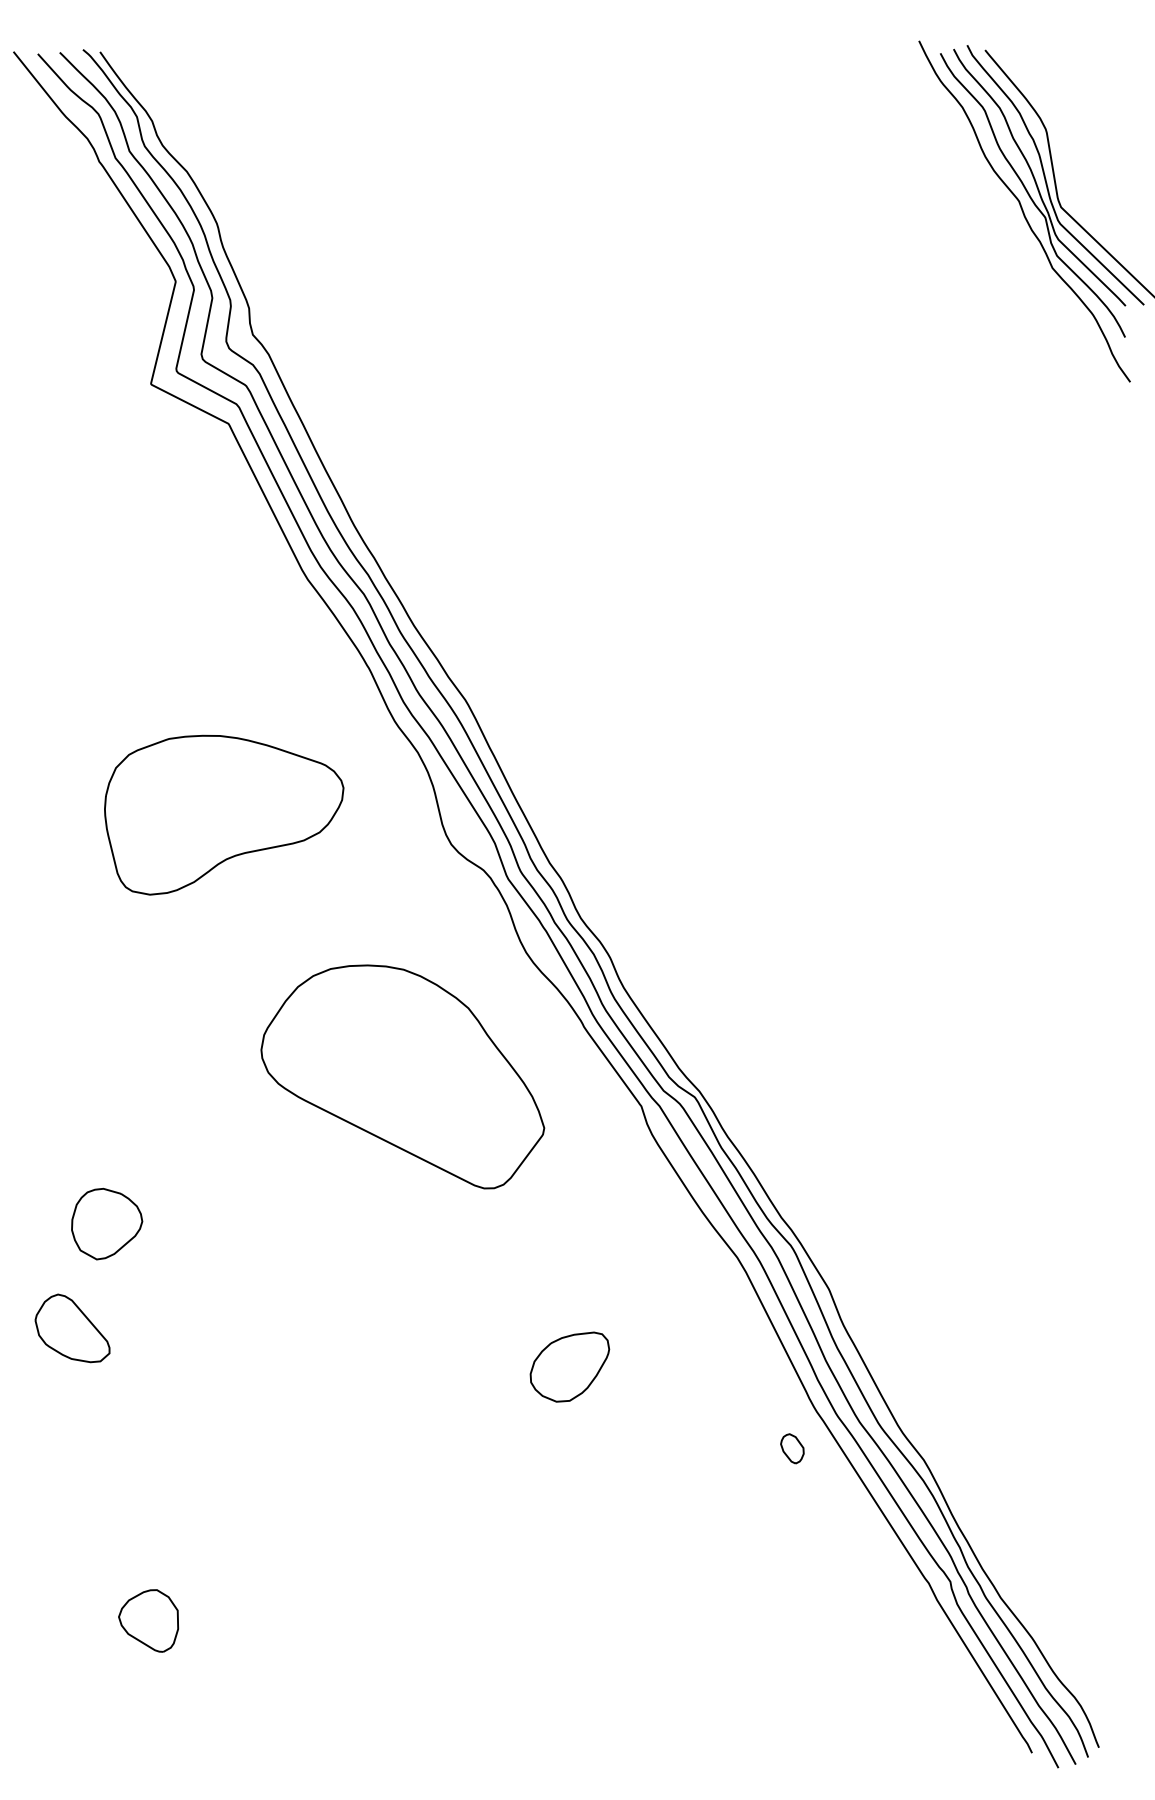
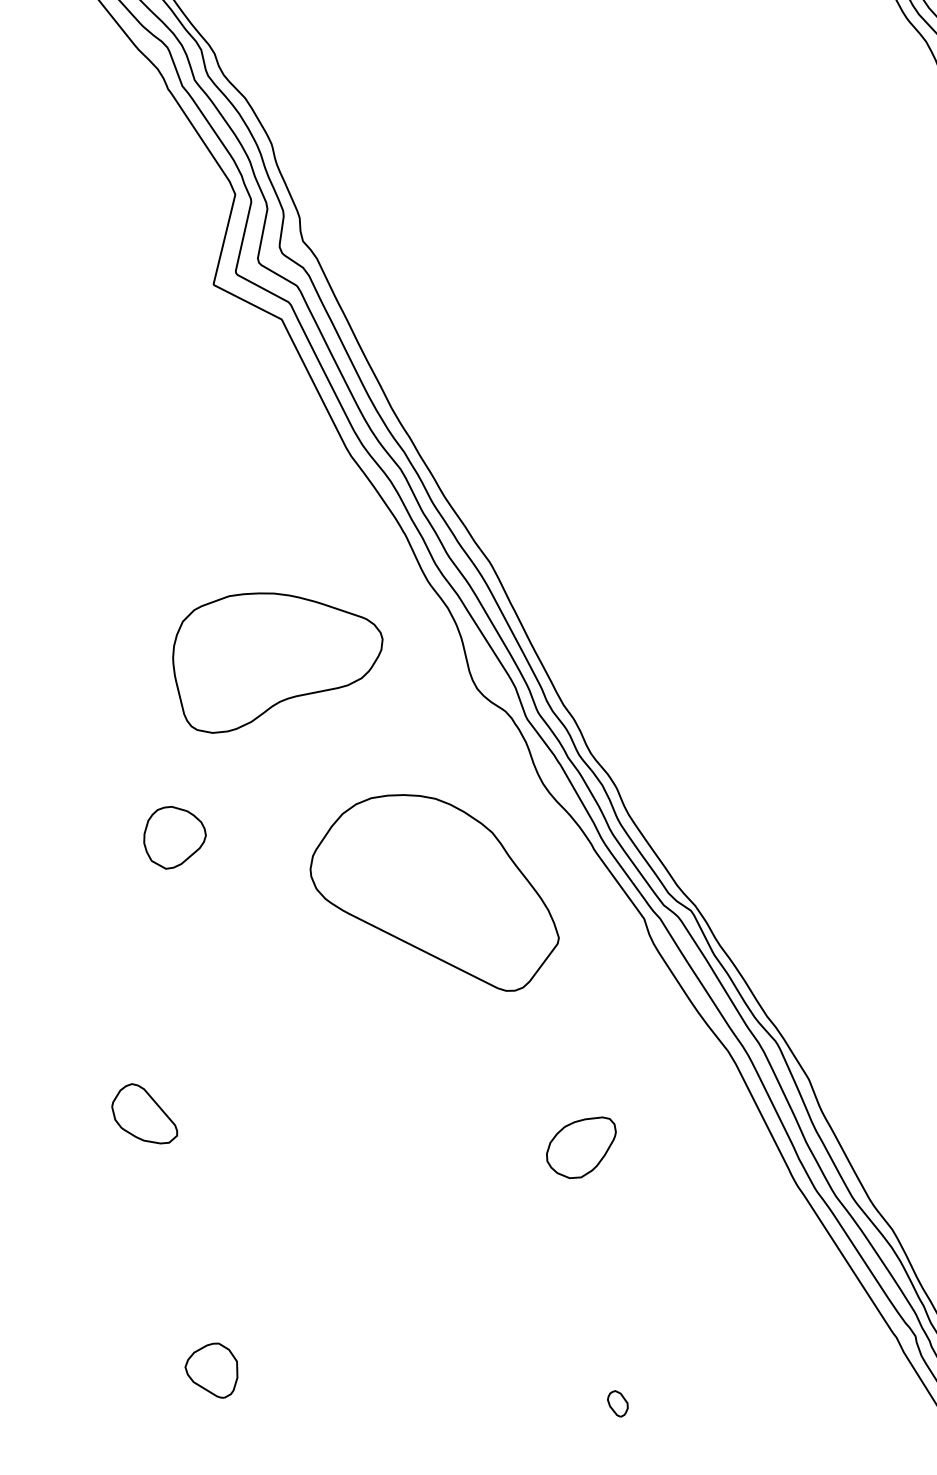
part: (107, 1223) -> (175, 837), moved
part: (792, 1448) -> (617, 1403), moved

